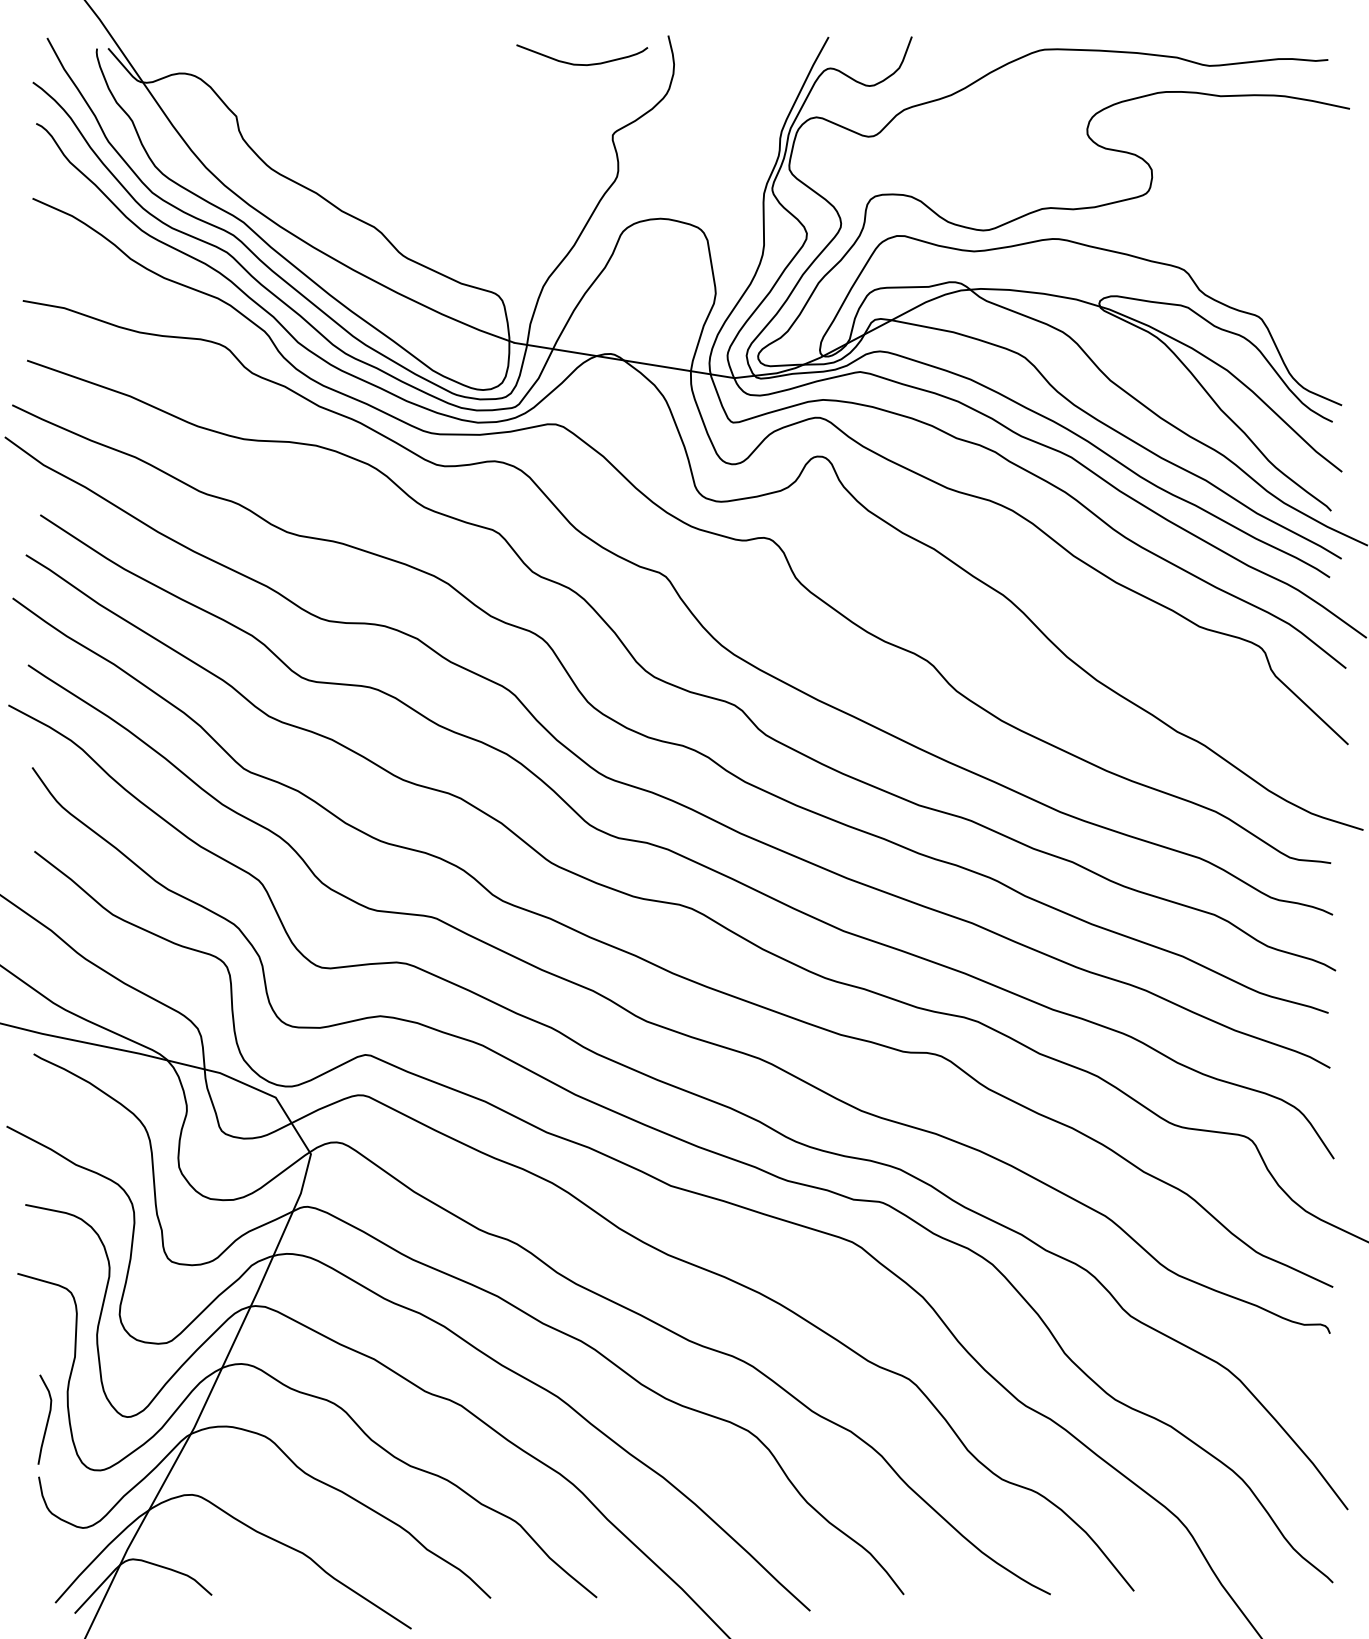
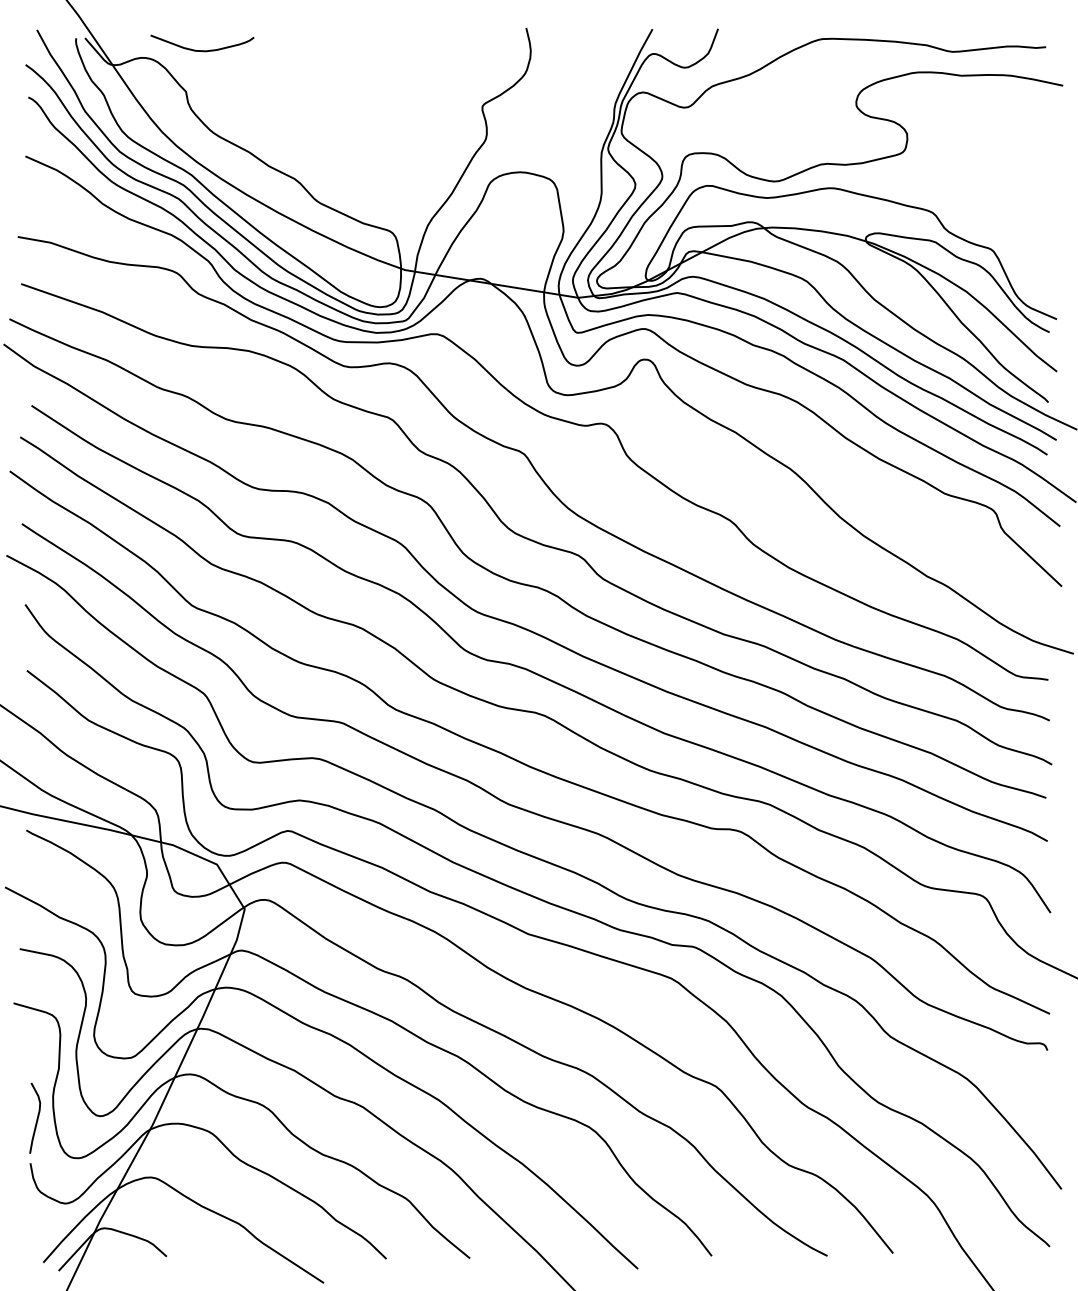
curve: (582, 64) -> (202, 50), moved

